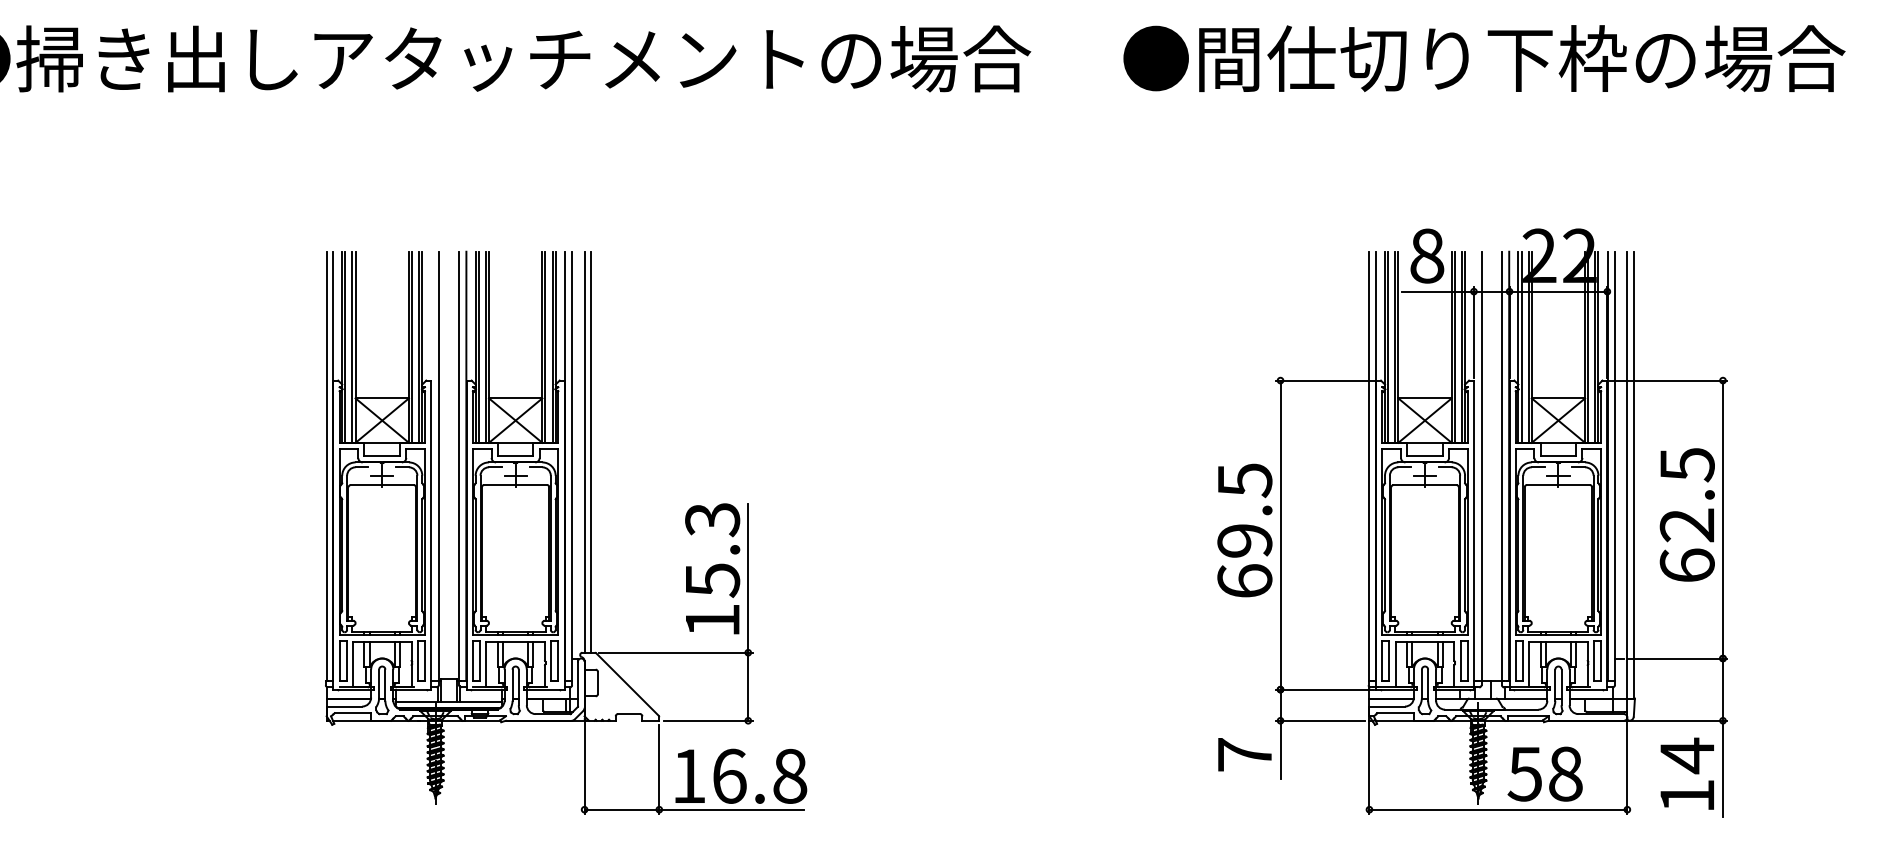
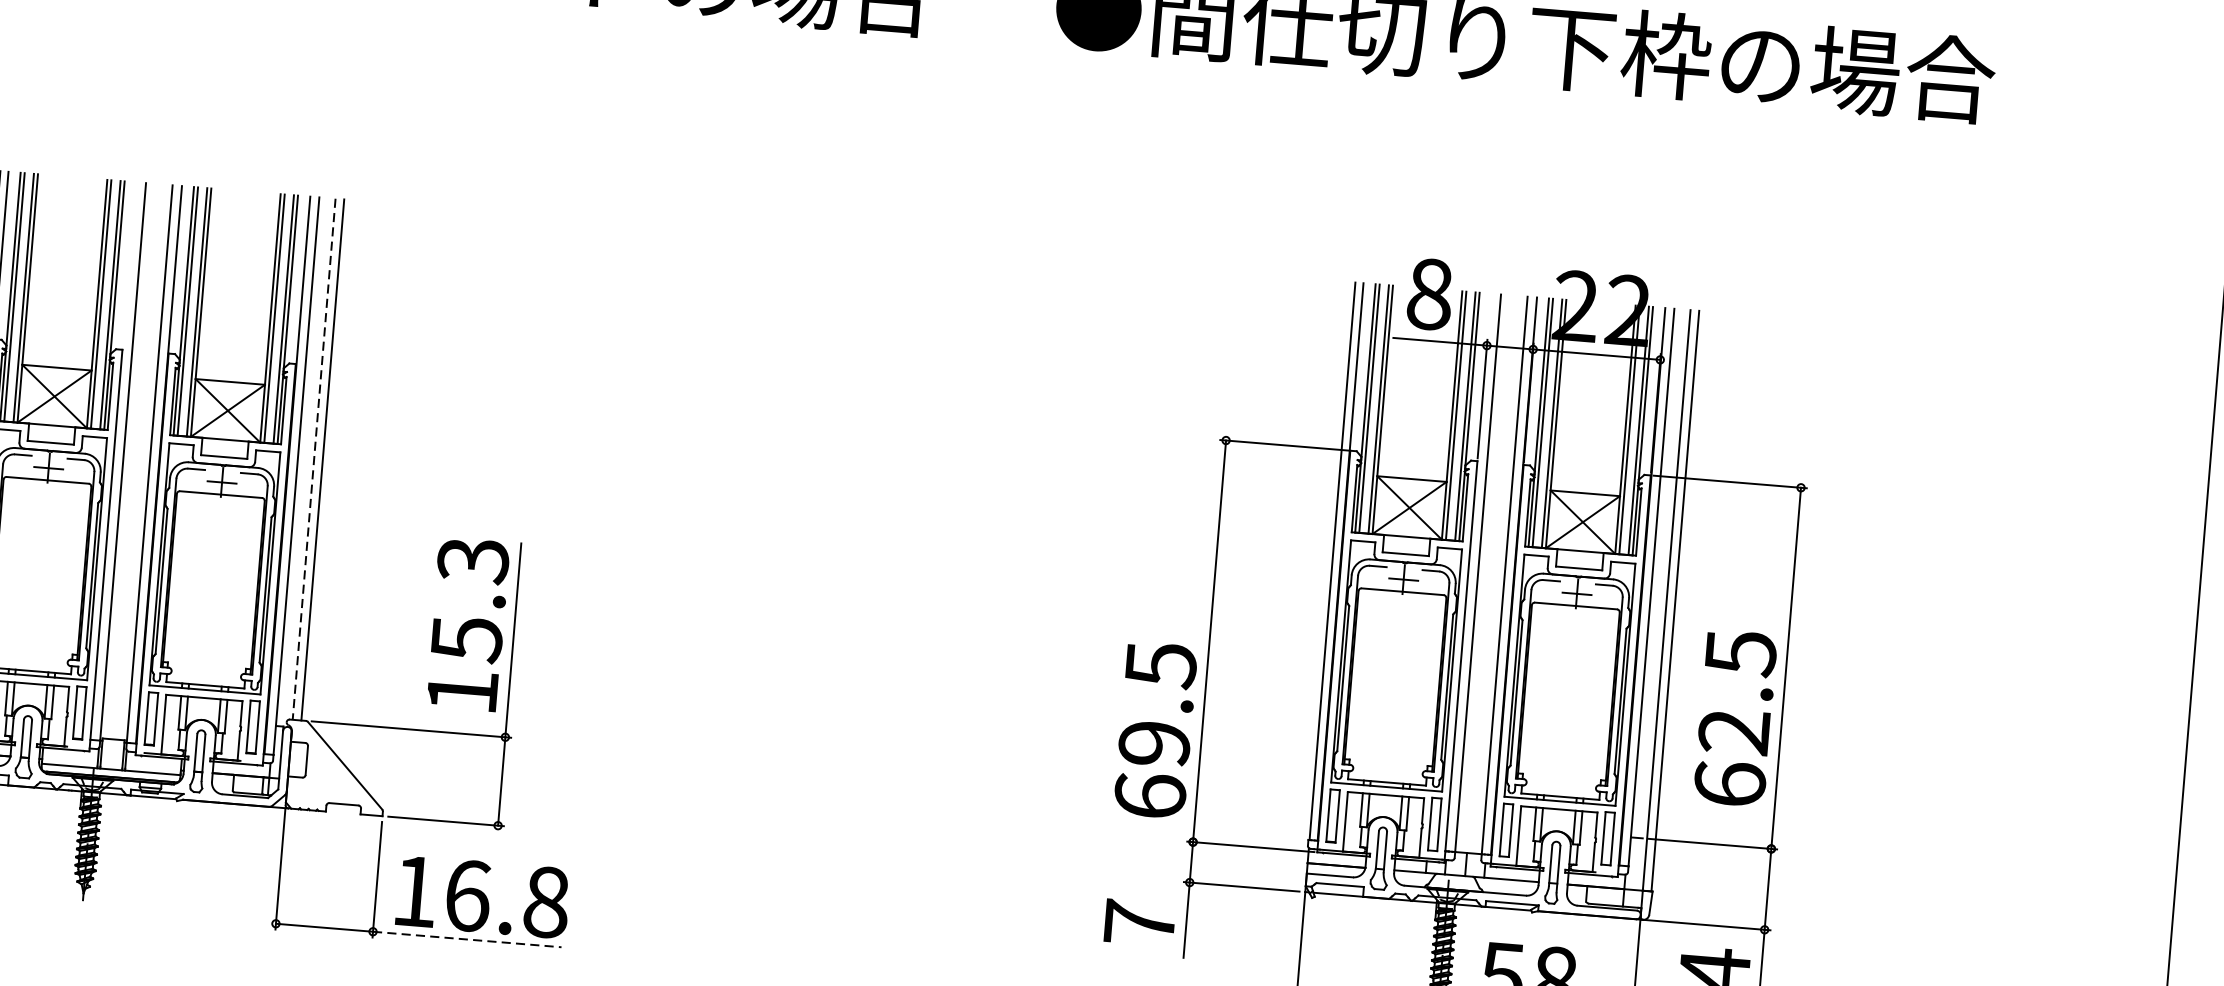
line: (584, 452) -> (313, 459), solid -> dashed
text: (1686, 514) -> (1734, 717), moved
text: (1244, 530) -> (1155, 730), moved
line: (731, 809) -> (466, 939), solid -> dashed

